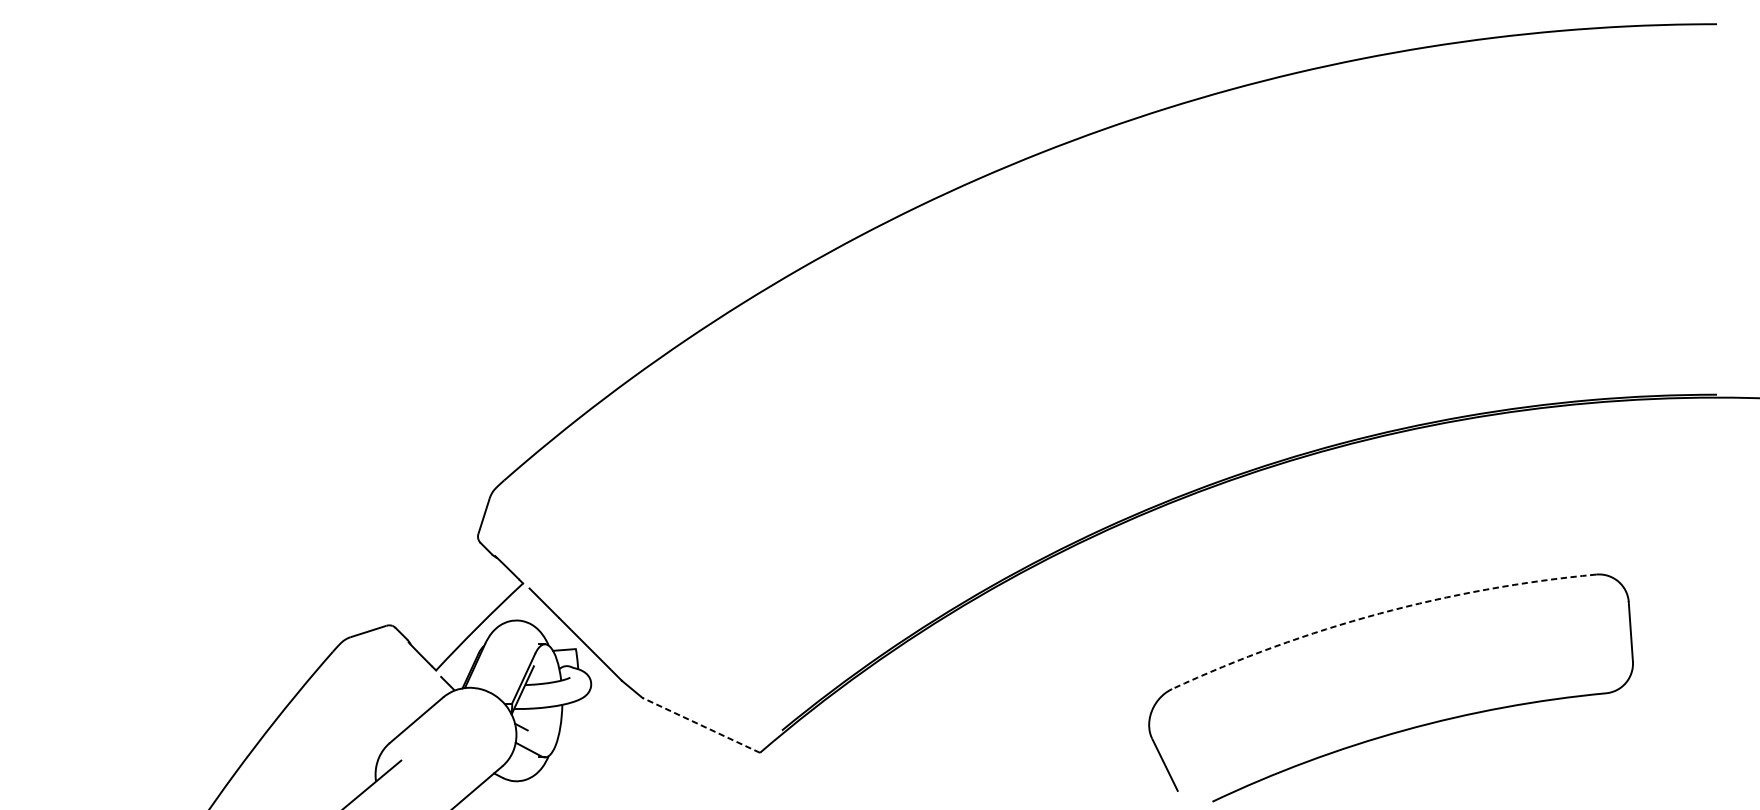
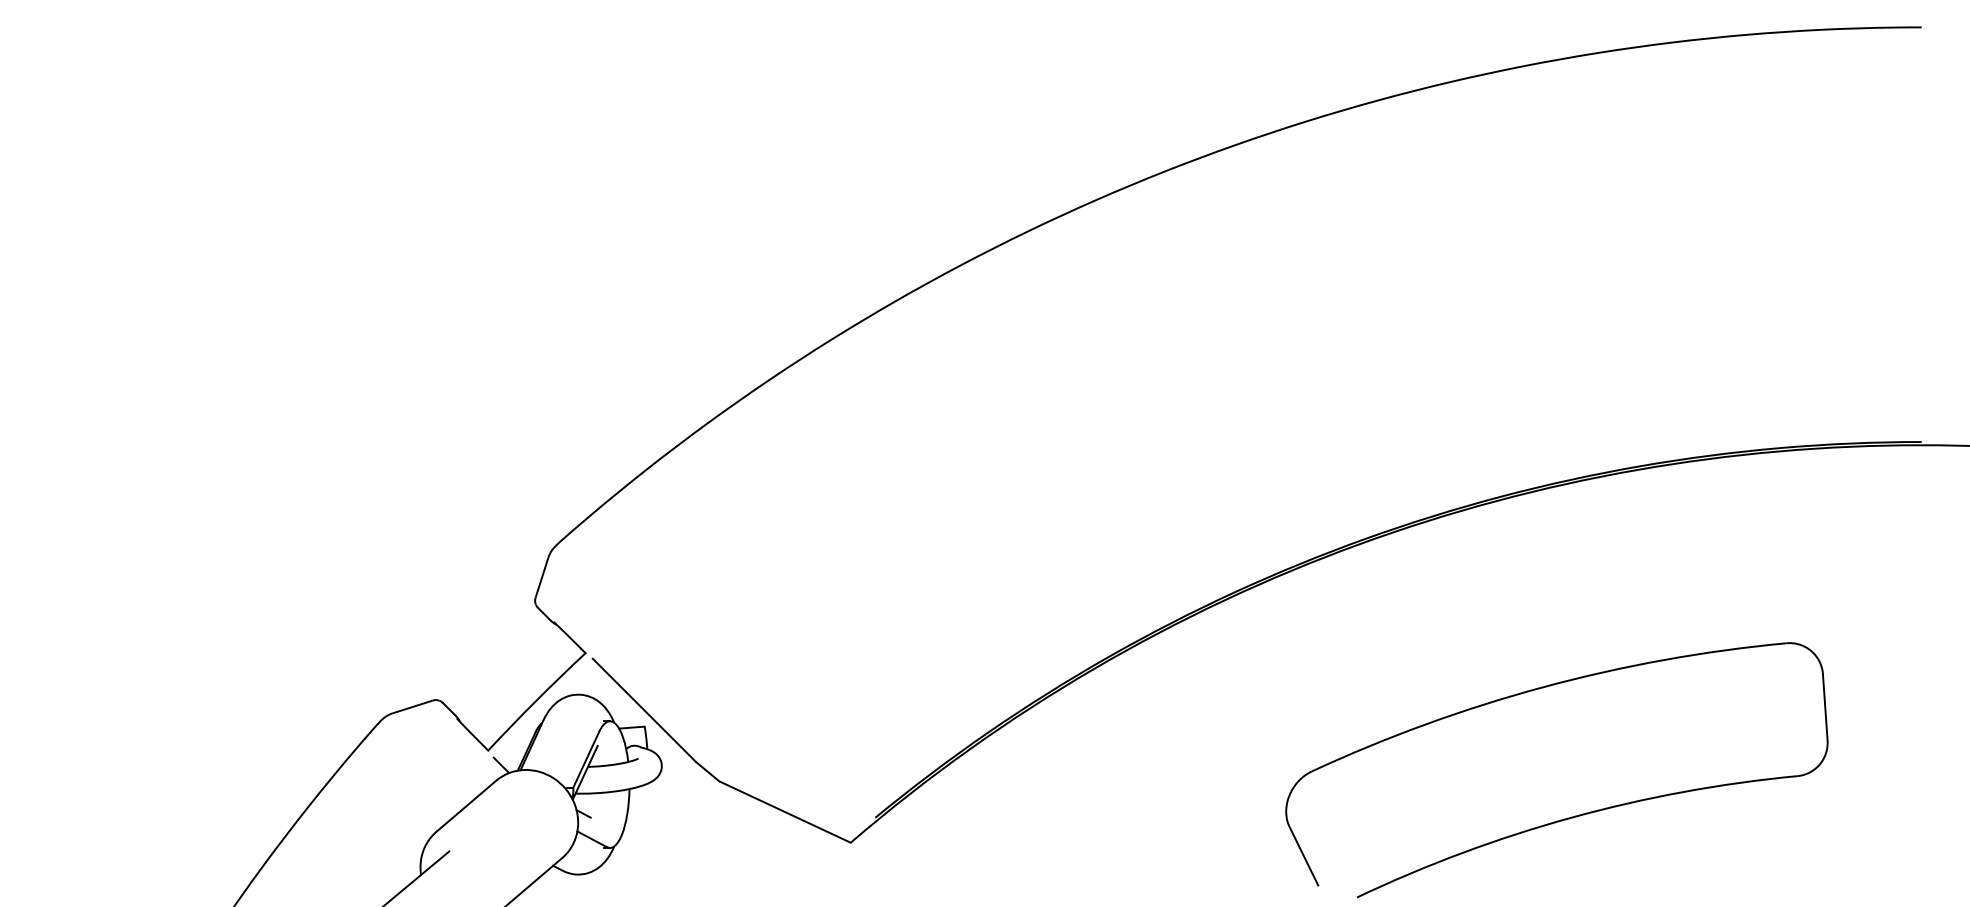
arc: (1379, 614) -> (1543, 687), dashed -> solid
line: (701, 725) -> (785, 812), dashed -> solid

